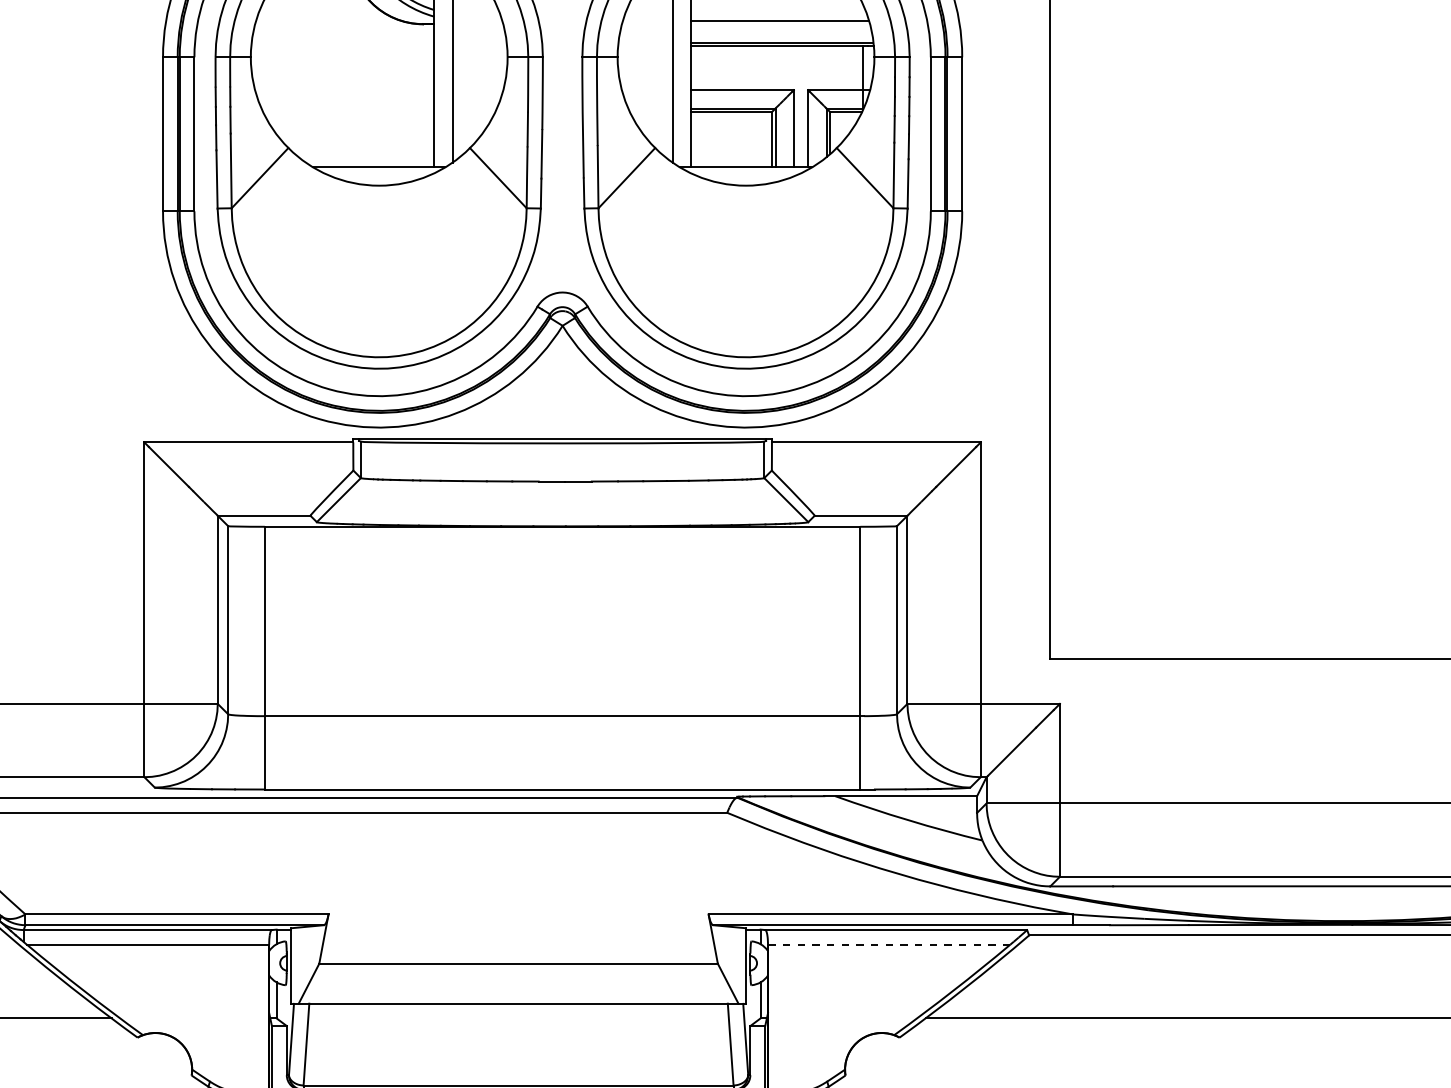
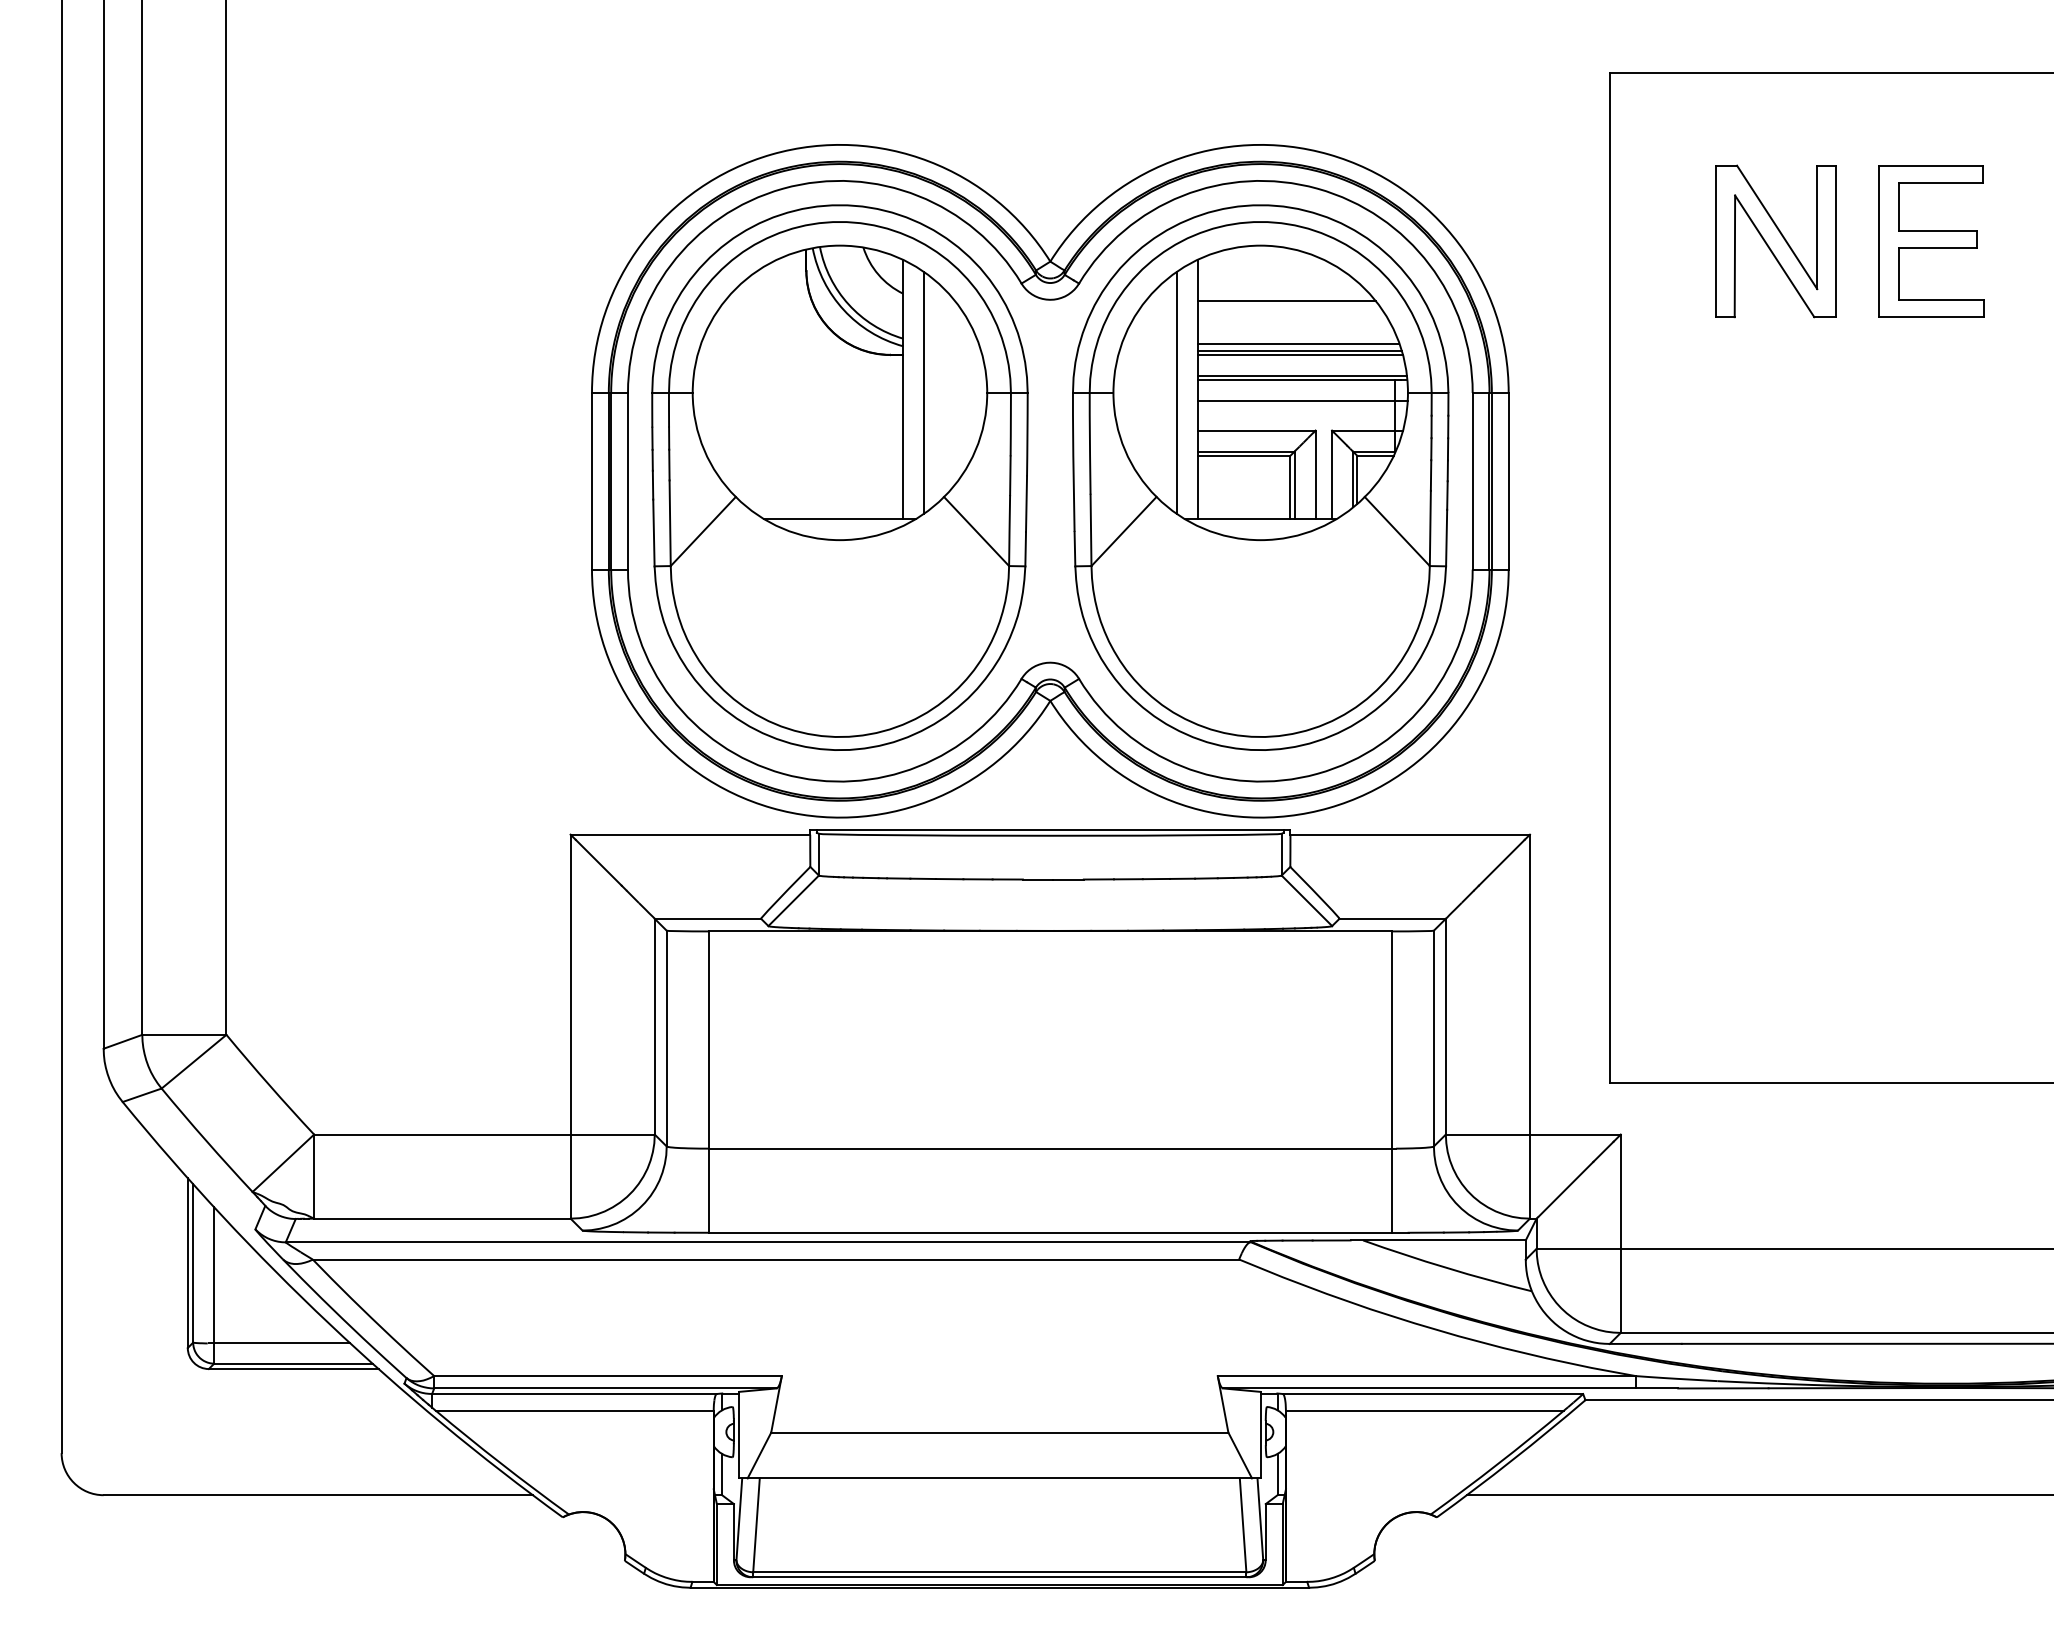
line: (778, 14) -> (1298, 343), added
line: (780, 24) -> (1300, 355), added
line: (782, 64) -> (1302, 401), added
line: (888, 944) -> (1424, 1410), dashed -> solid

